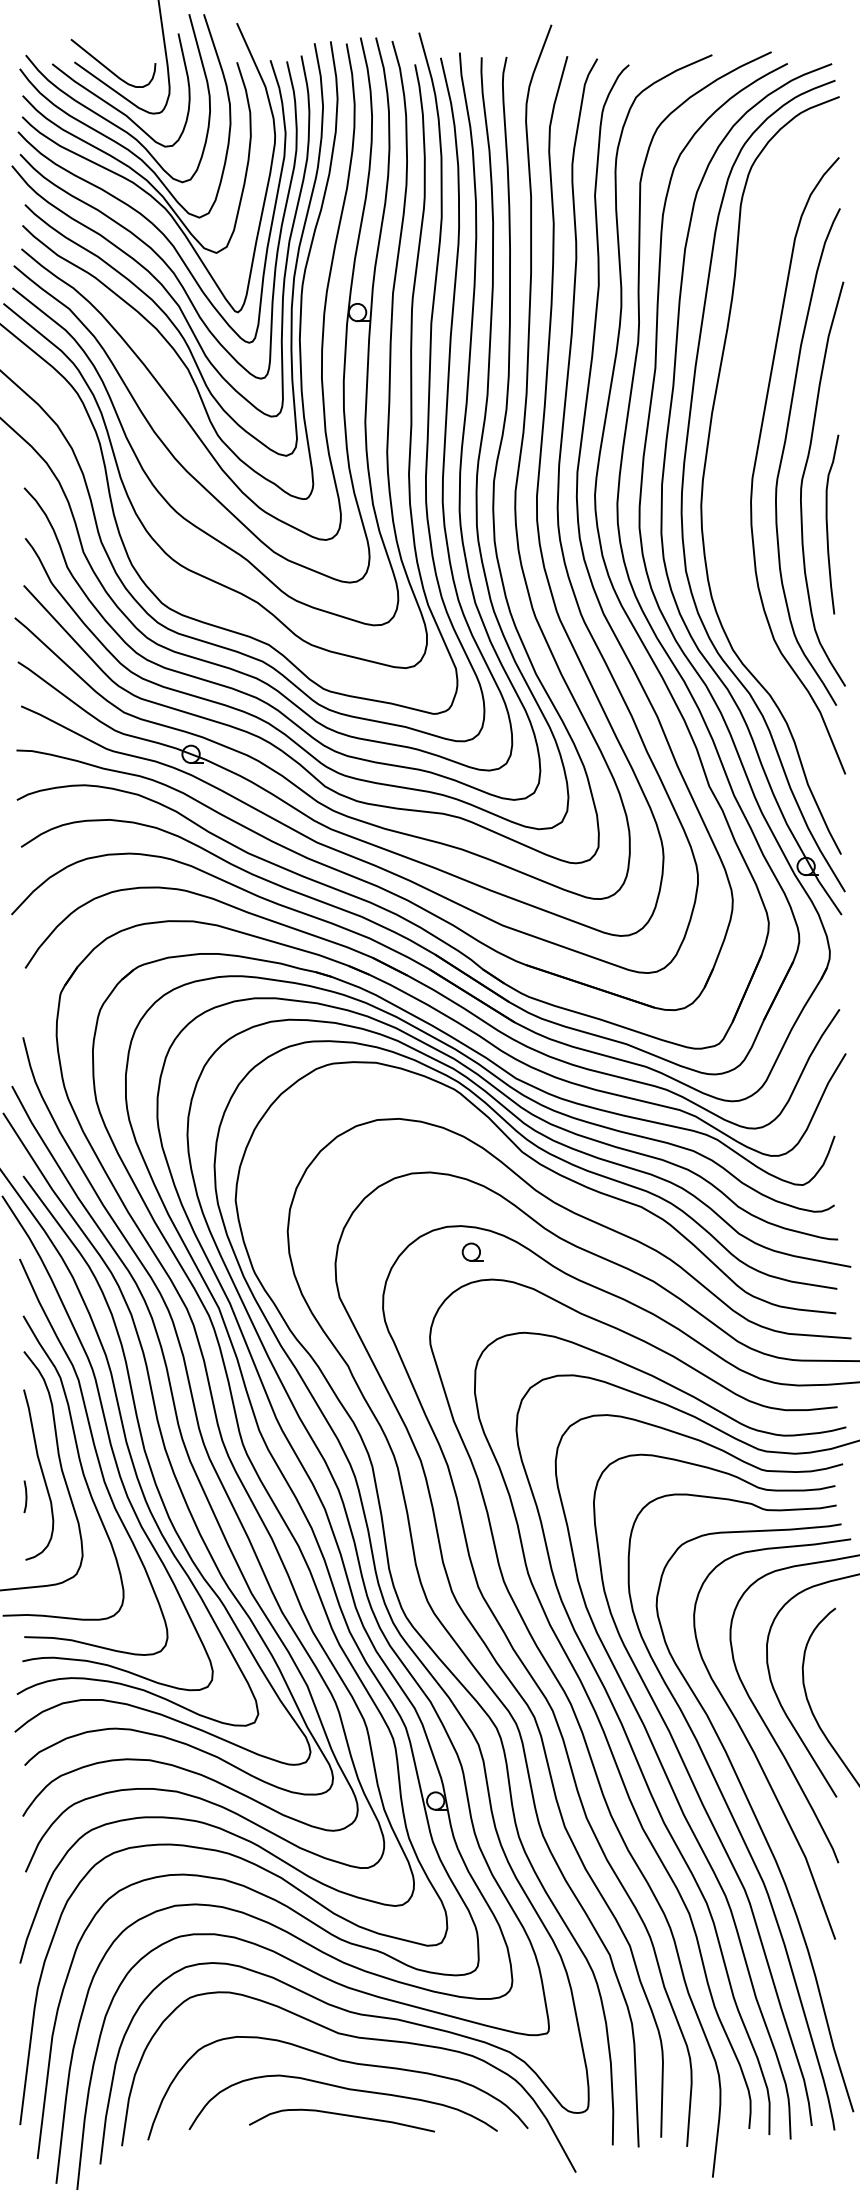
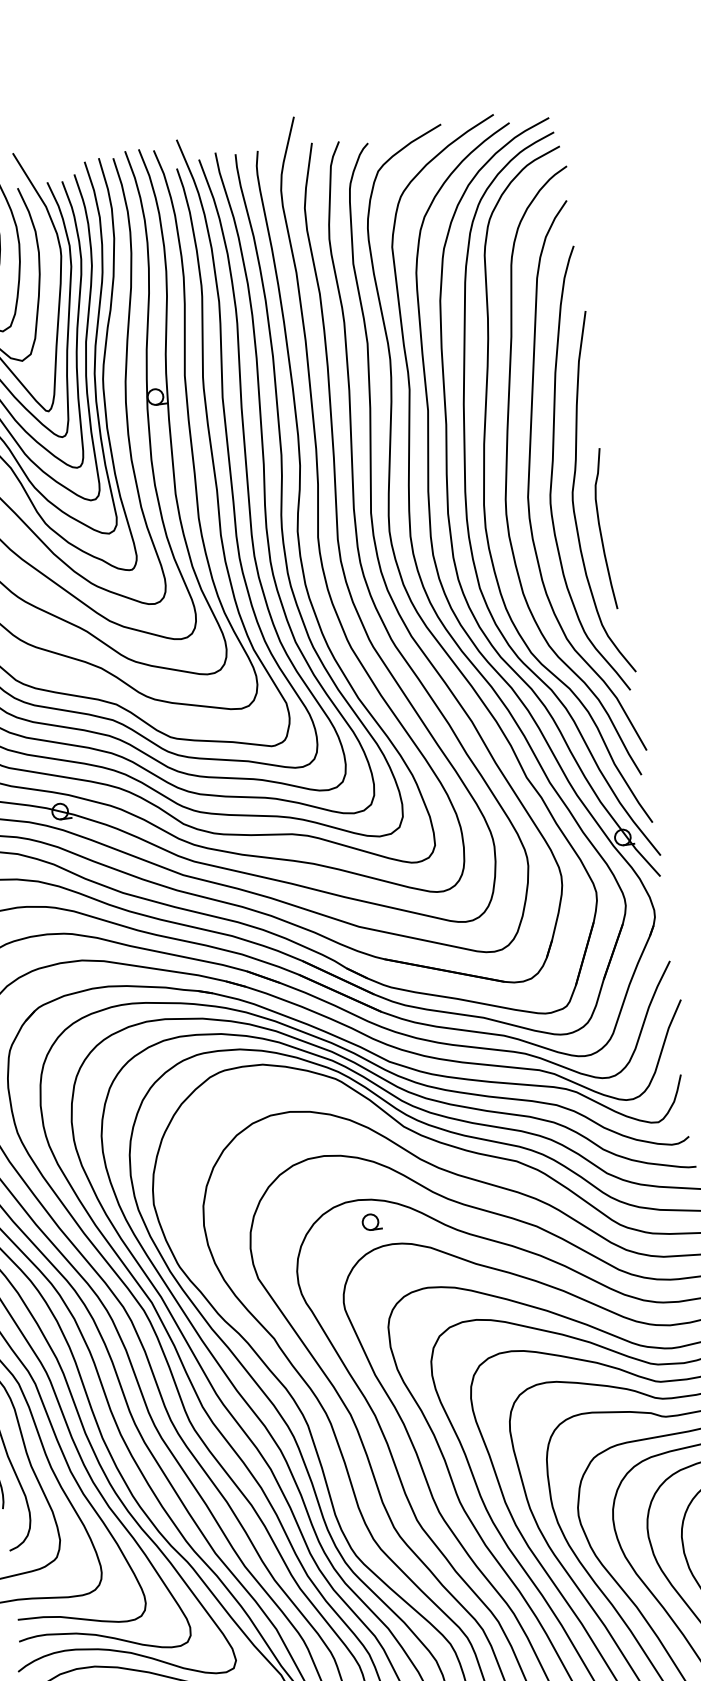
curve: (733, 448) -> (507, 473), added

